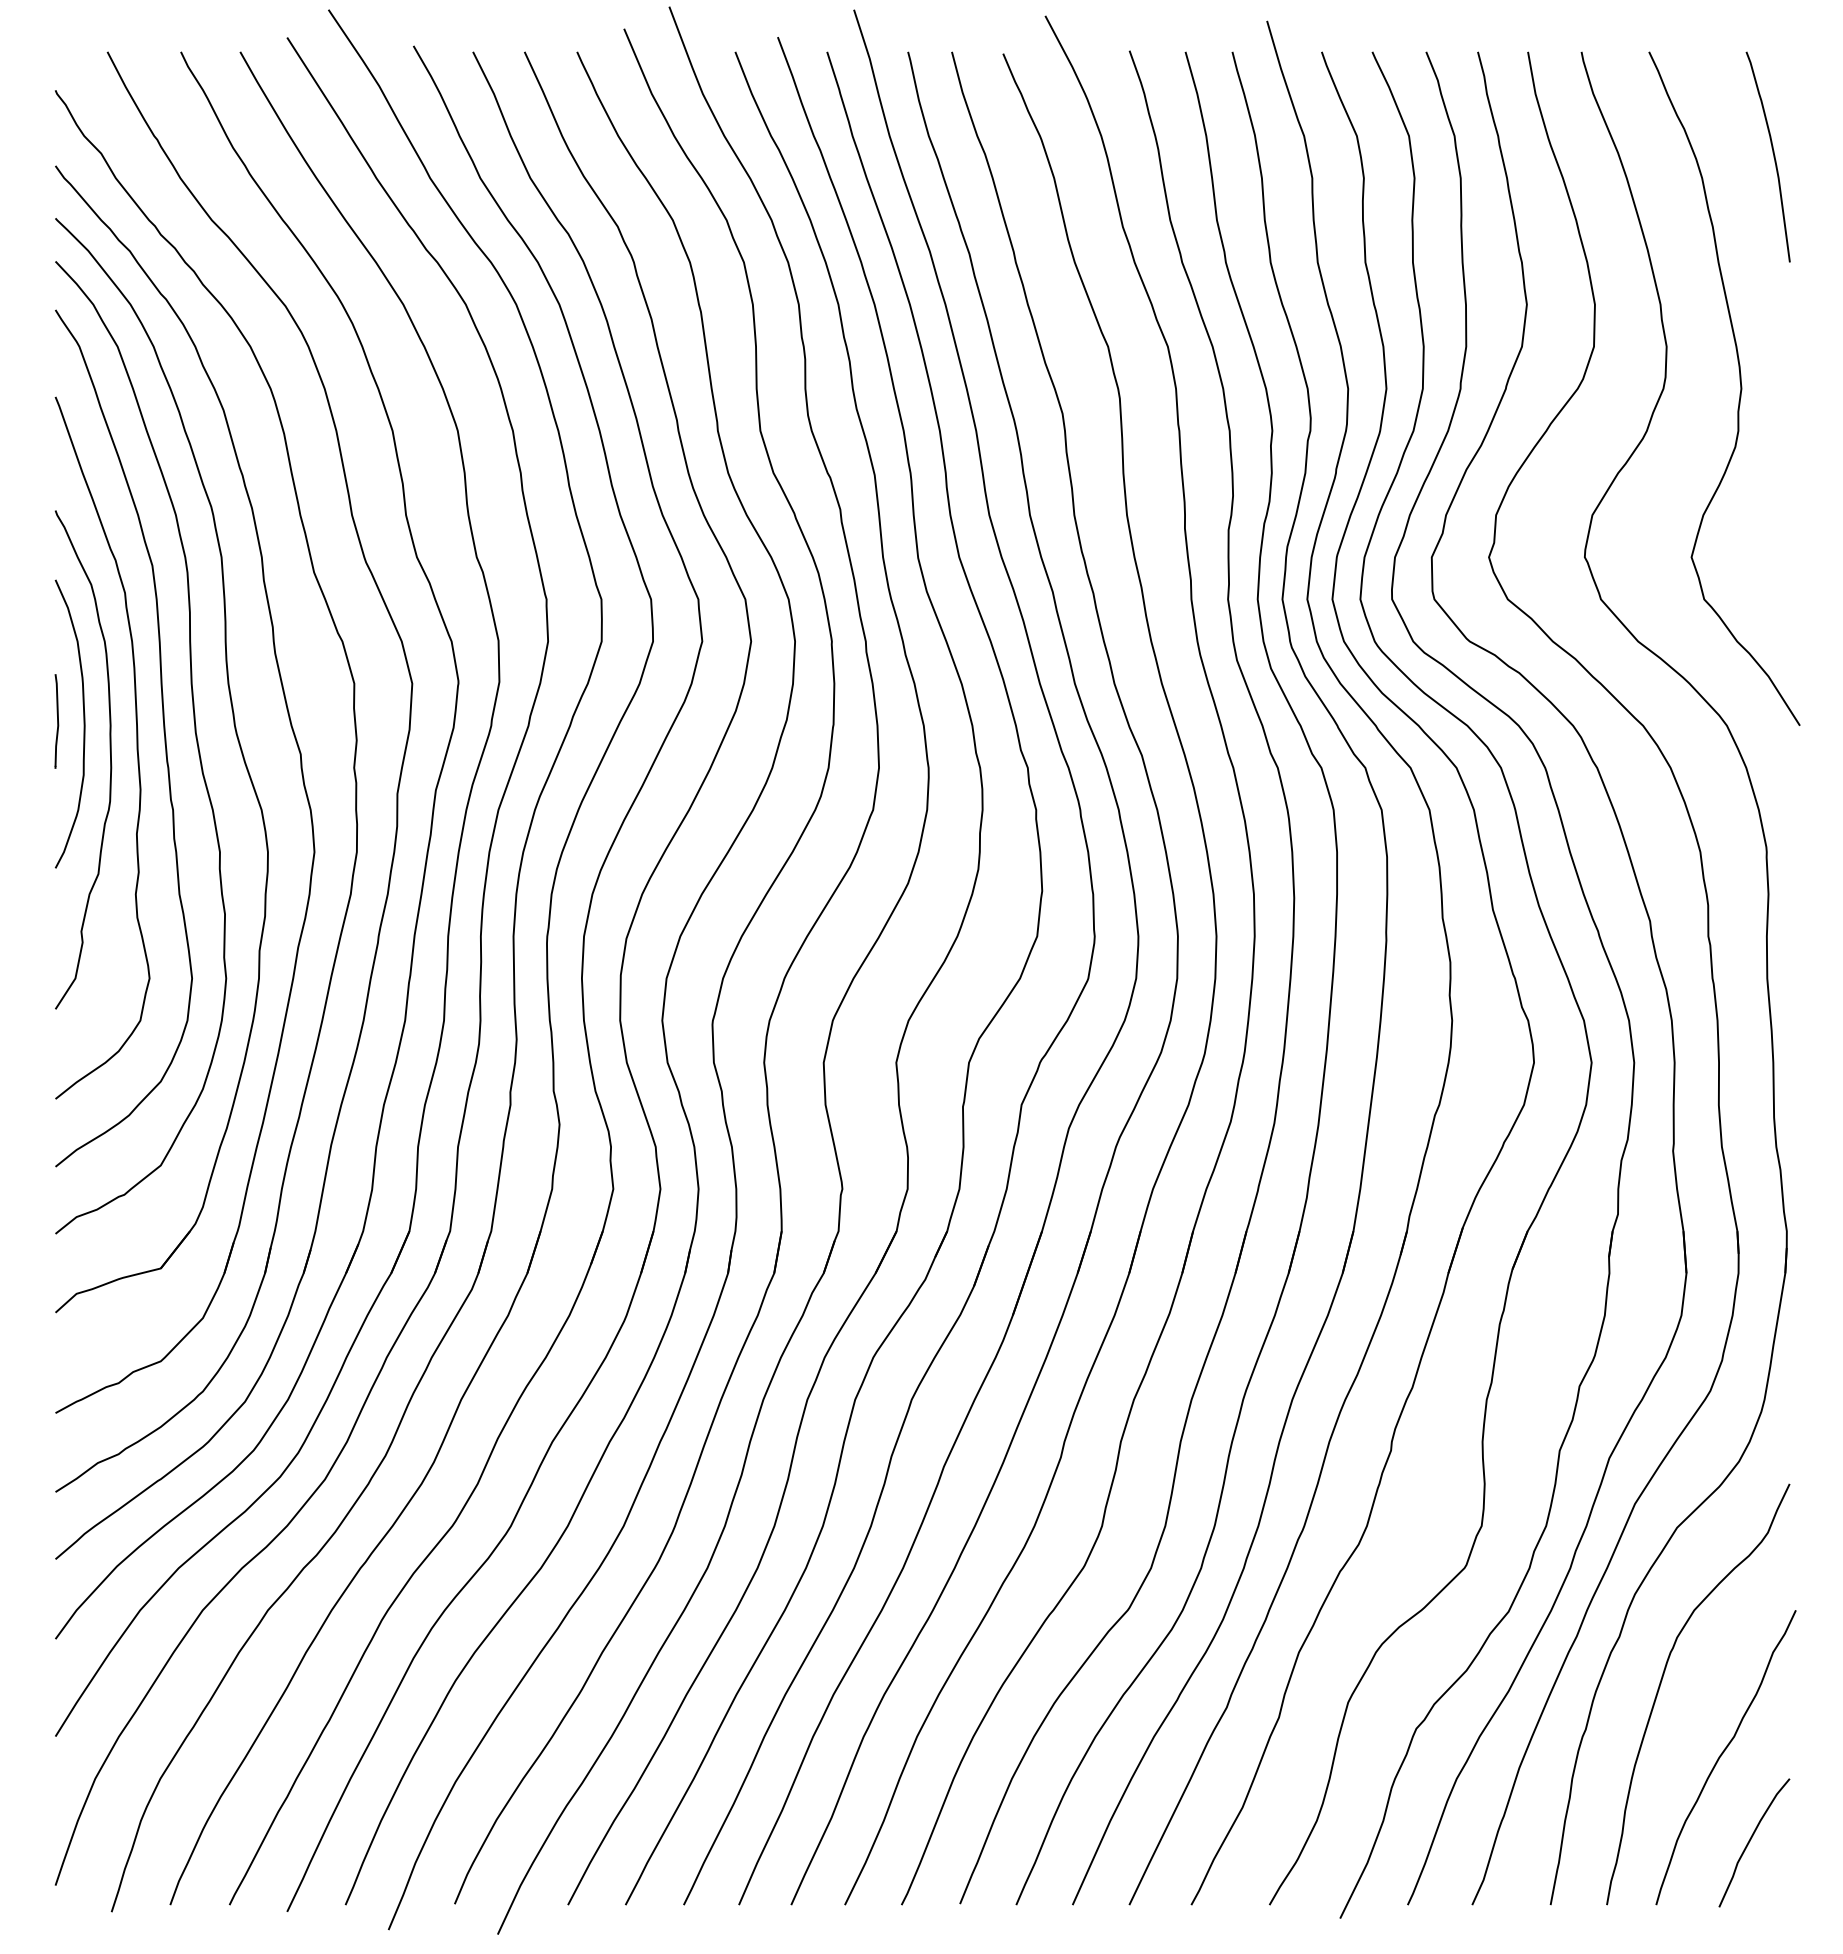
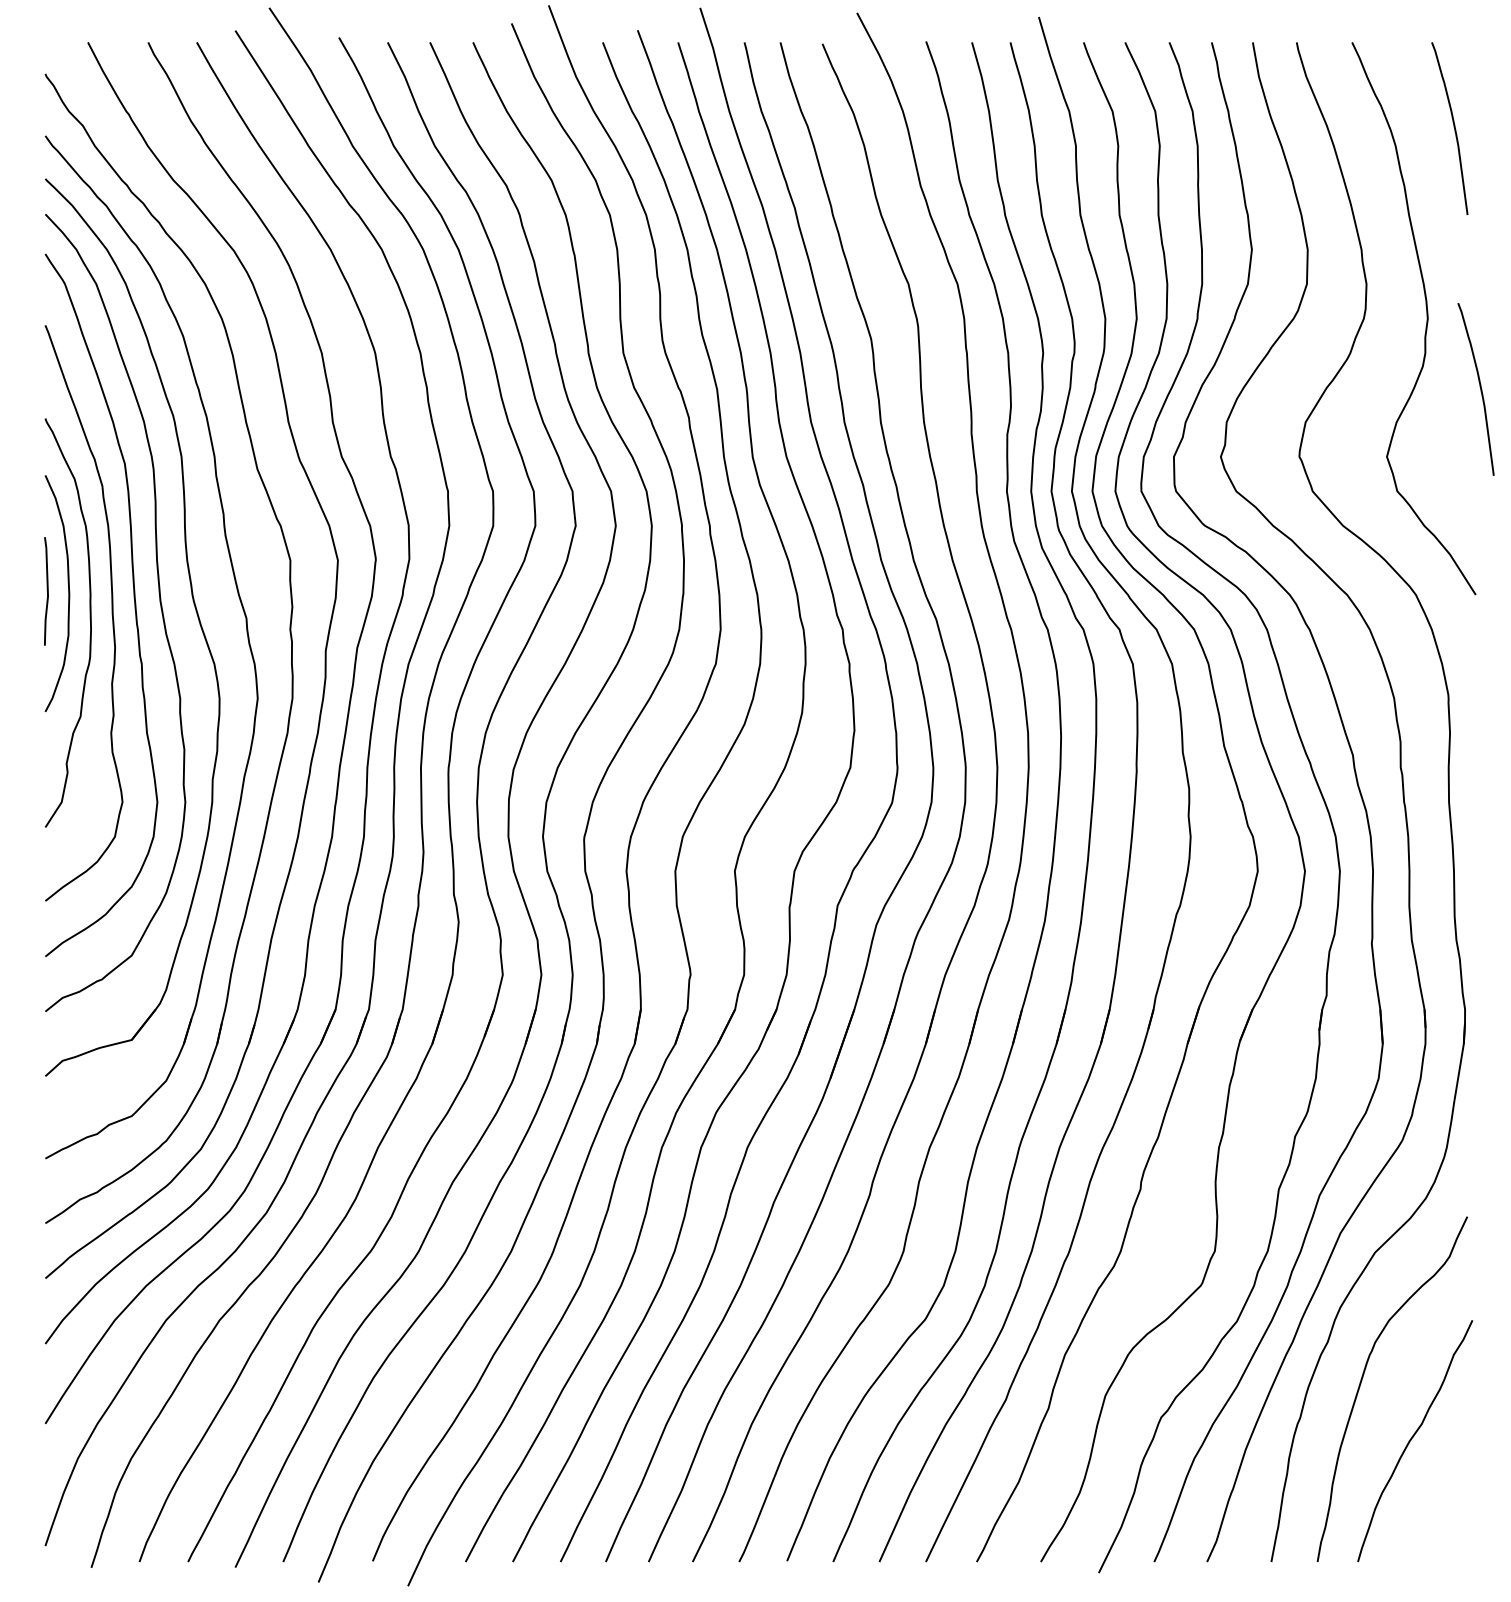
curve: (1804, 471) -> (1479, 386), added
part: (56, 721) -> (46, 591), size x1.4
curve: (1750, 1841) -> (1435, 1509), removed

